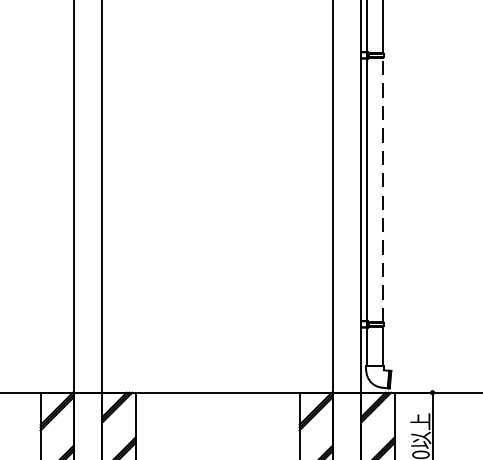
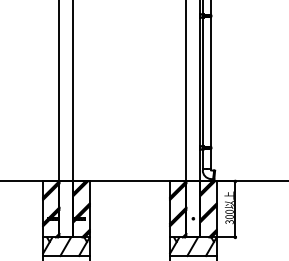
line: (383, 188) -> (211, 81), dashed -> solid

